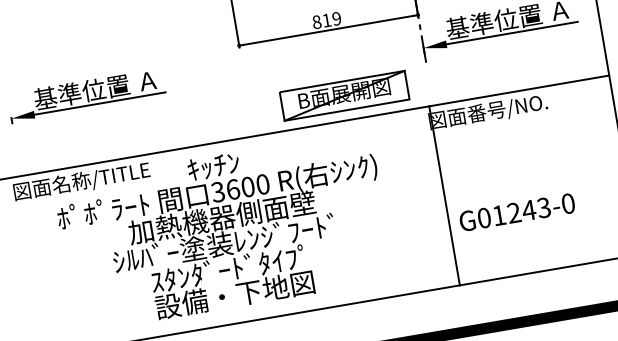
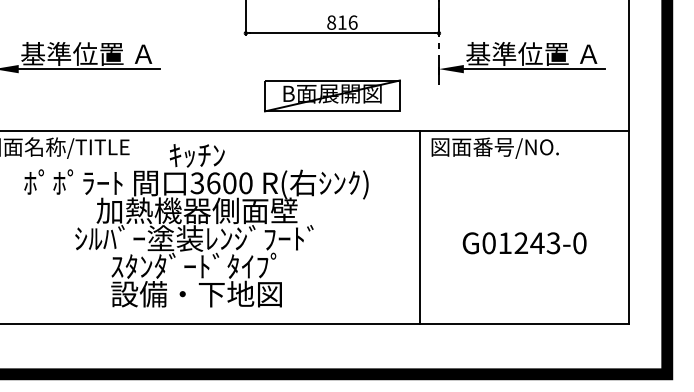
text: (336, 18) -> (352, 22), 819 -> 816
part: (344, 95) -> (332, 95), moved
line: (444, 195) -> (420, 227), moved
text: (517, 212) -> (524, 243), moved

